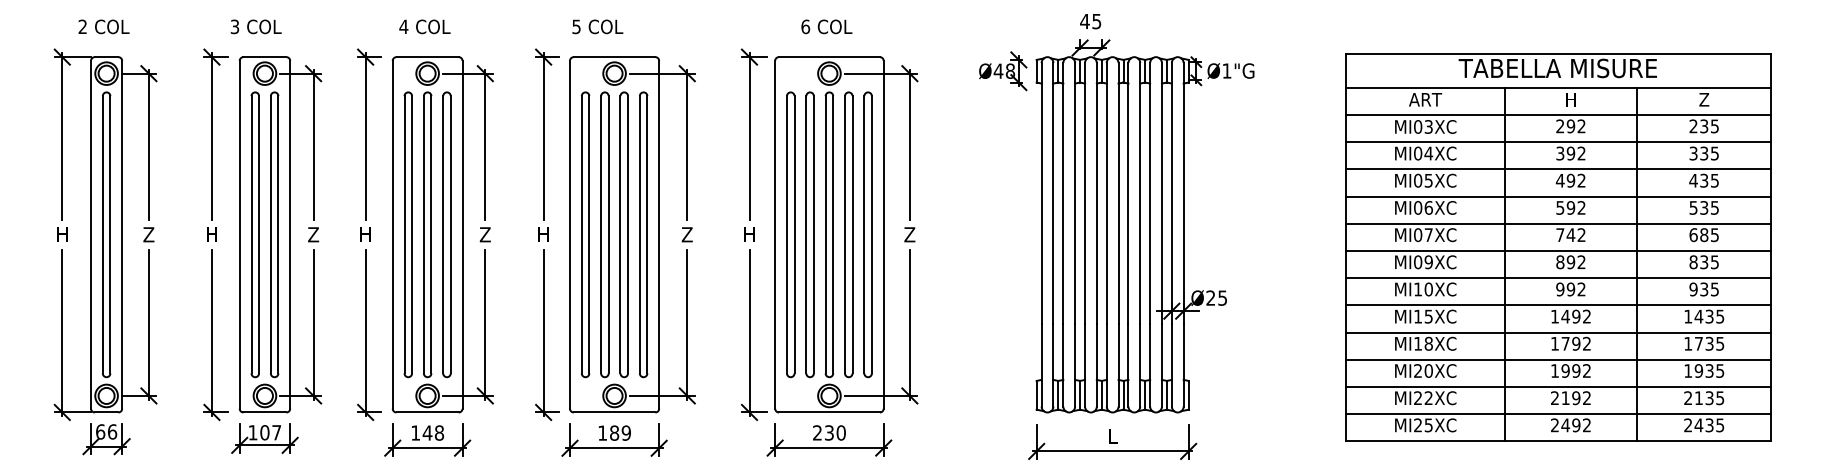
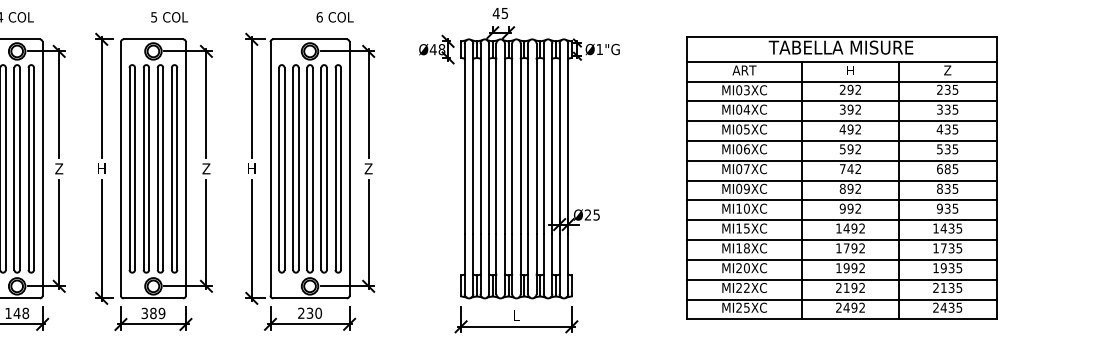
text: (597, 26) -> (169, 17), moved
text: (826, 26) -> (334, 17), moved
text: (602, 432) -> (144, 312), 189 -> 389

